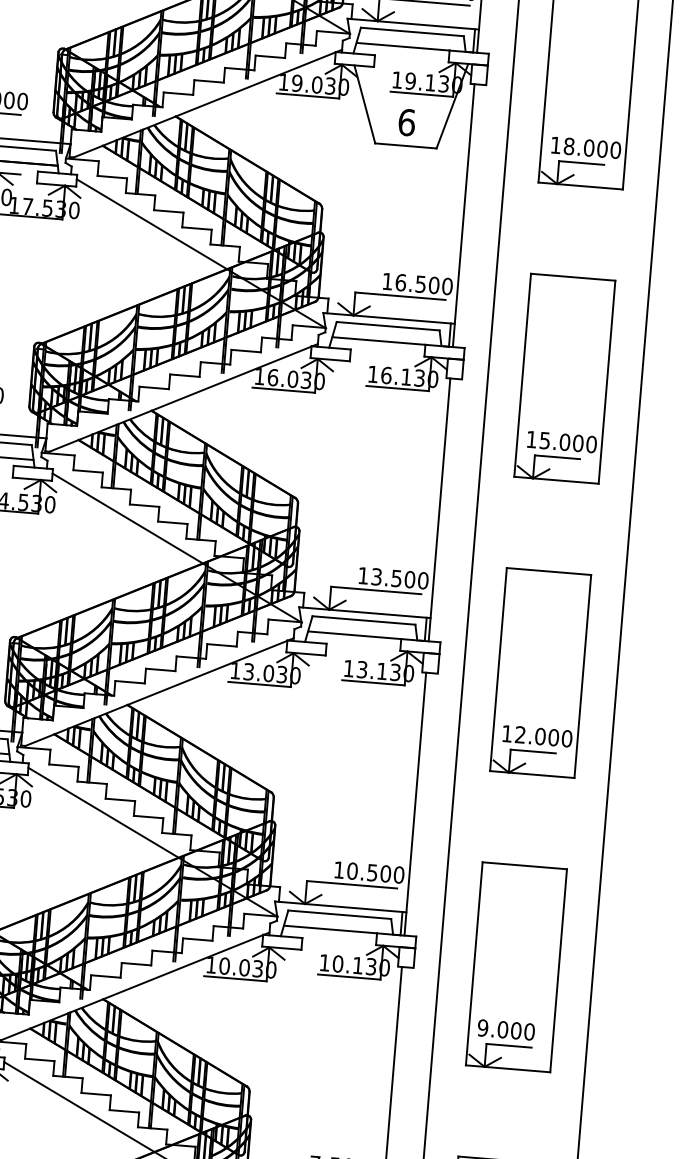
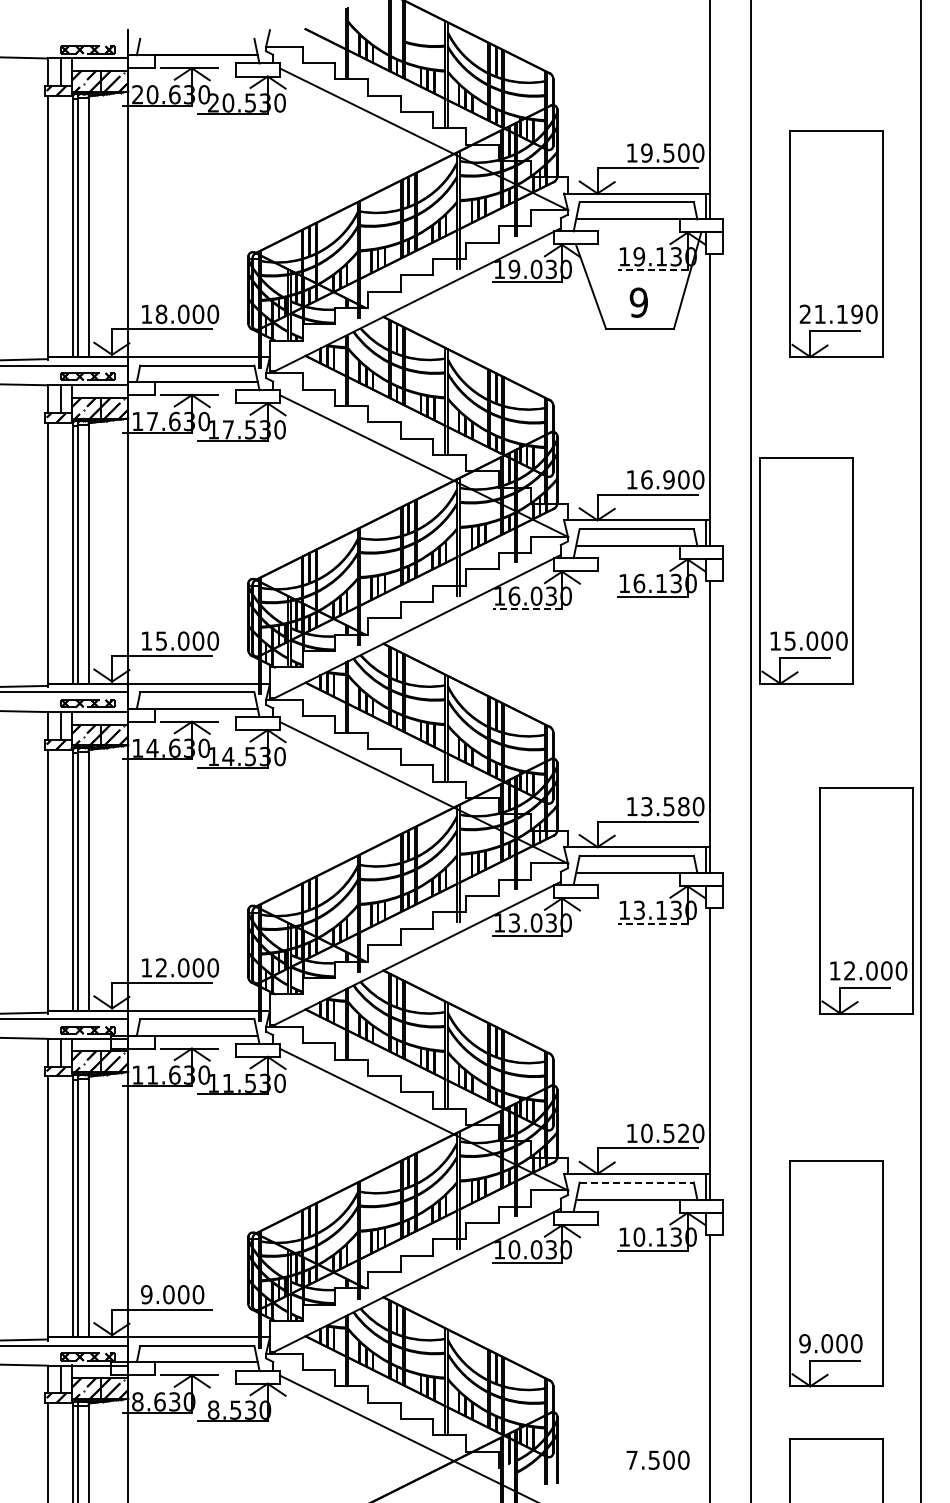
line: (421, 94) -> (652, 270), solid -> dashed
text: (406, 122) -> (638, 302), 6 -> 9
text: (578, 147) -> (830, 314), 18.000 -> 21.190
text: (420, 283) -> (668, 479), 16.500 -> 16.900
part: (564, 378) -> (806, 570), moved
line: (283, 390) -> (527, 609), solid -> dashed
text: (409, 579) -> (683, 806), 13.500 -> 13.580
part: (540, 672) -> (866, 900), moved
line: (373, 682) -> (652, 923), solid -> dashed
text: (385, 873) -> (683, 1133), 10.500 -> 10.520
line: (340, 914) -> (637, 1182), solid -> dashed
part: (516, 967) -> (836, 1273), moved

